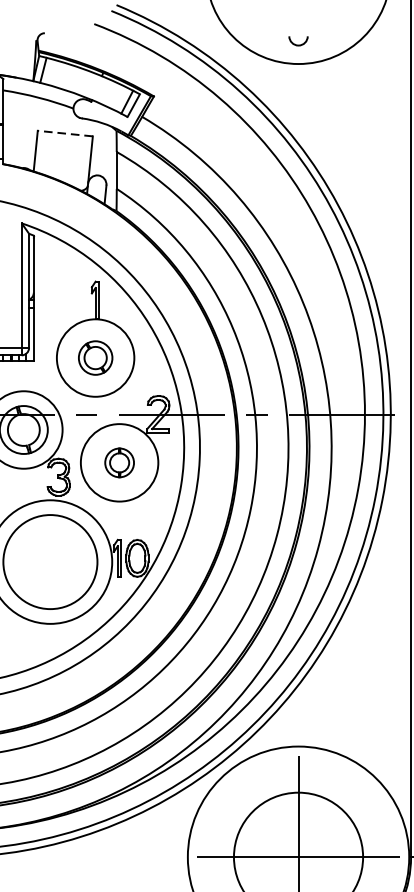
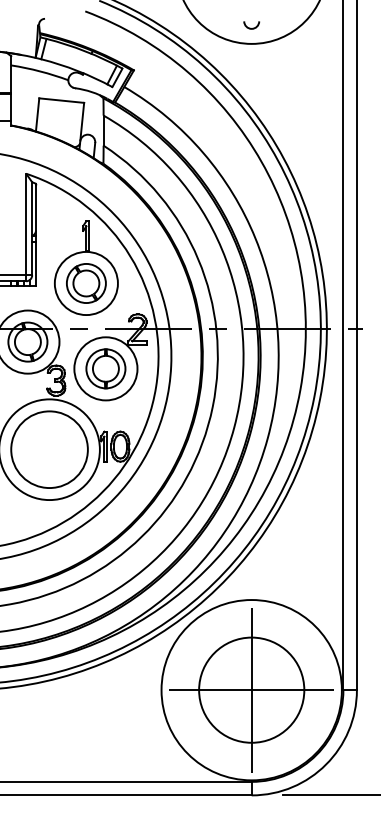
line: (65, 133) -> (61, 100), dashed -> solid
part: (95, 358) -> (86, 283), size x1.43
part: (119, 462) -> (105, 368), size x1.67

